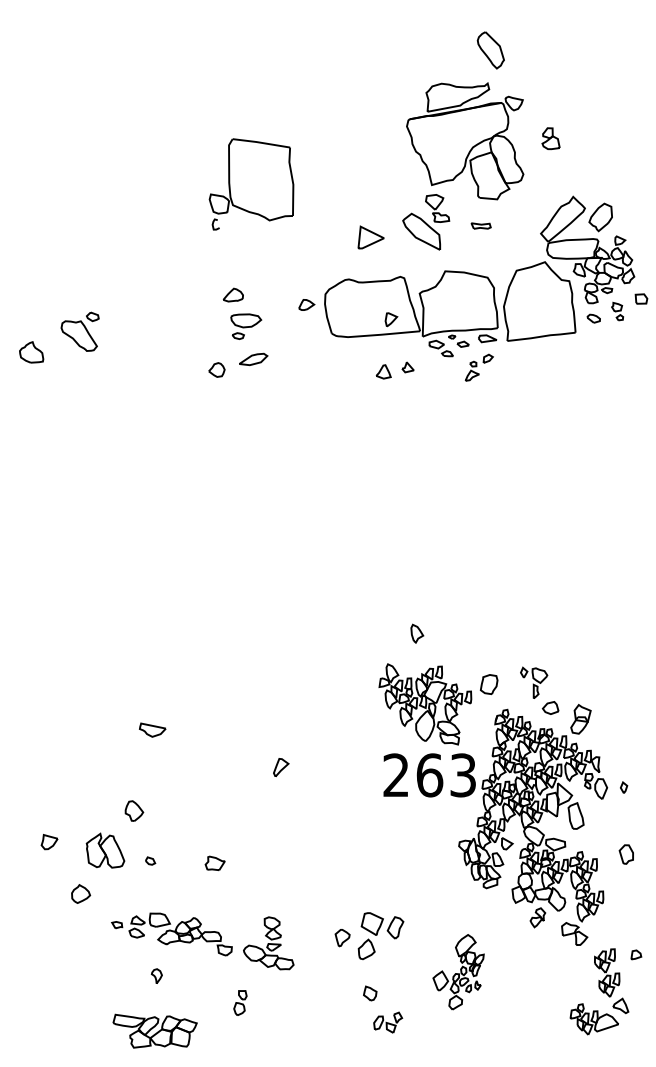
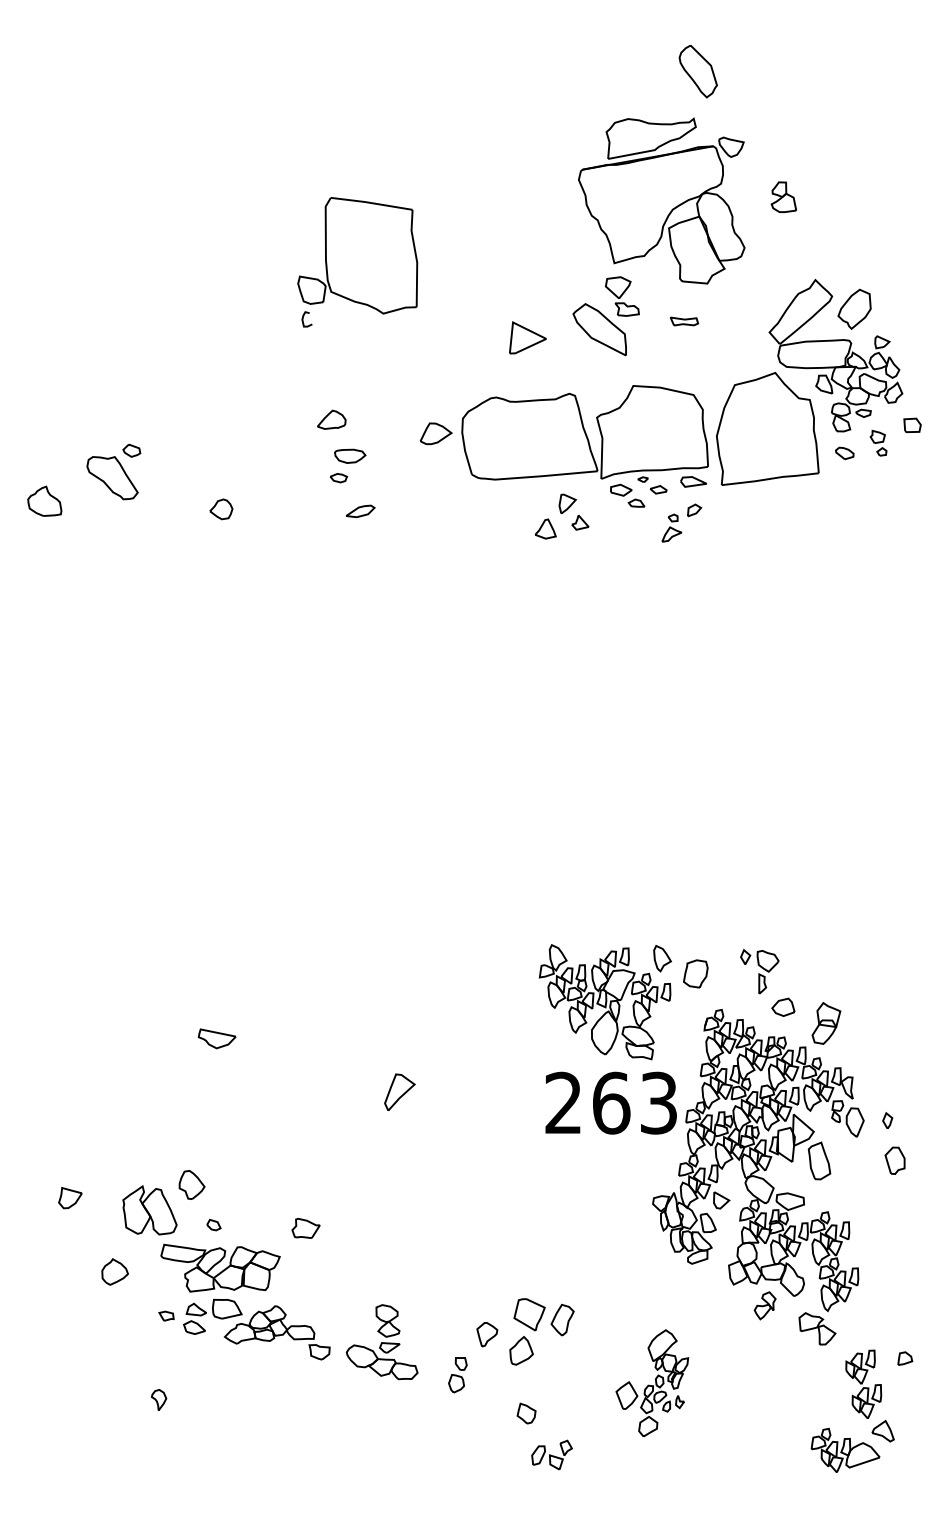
part: (306, 304) -> (435, 433), size x1.43
part: (391, 319) -> (567, 503), moved
part: (246, 320) -> (350, 455), size x0.71
part: (253, 359) -> (360, 511), size x0.71
part: (216, 370) -> (221, 509), moved
part: (417, 633) -> (662, 958), moved
part: (280, 767) -> (399, 1091), size x1.43
part: (134, 810) -> (191, 1184), moved
part: (625, 854) -> (894, 1160), moved
part: (157, 975) -> (159, 1399), moved
part: (240, 1003) -> (457, 1375), moved
part: (155, 1030) -> (220, 1267), moved

